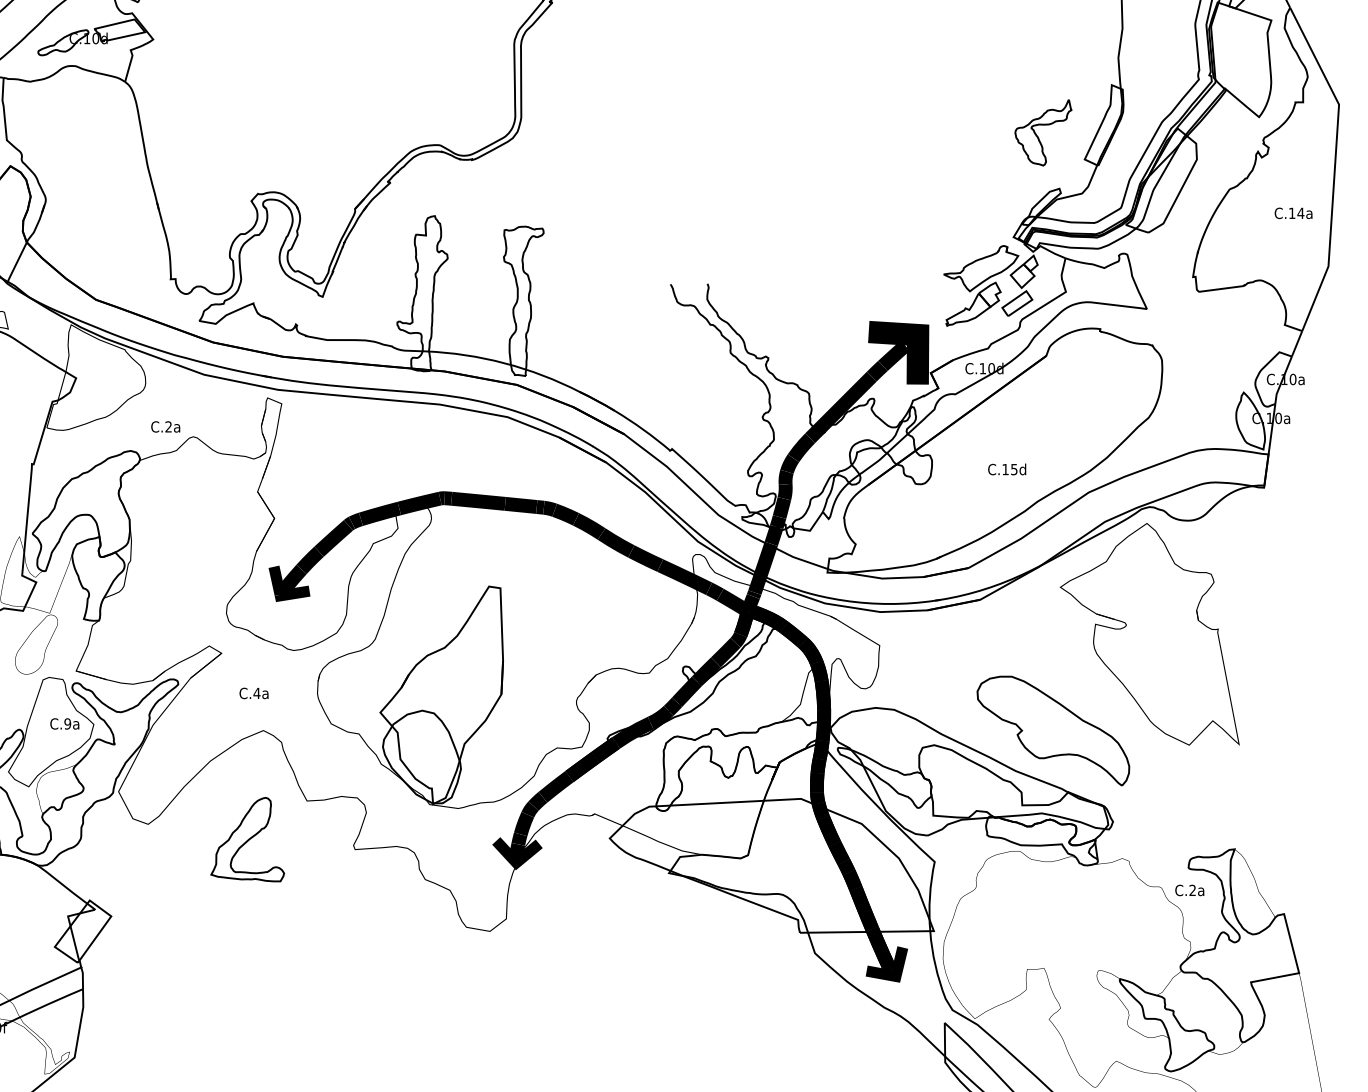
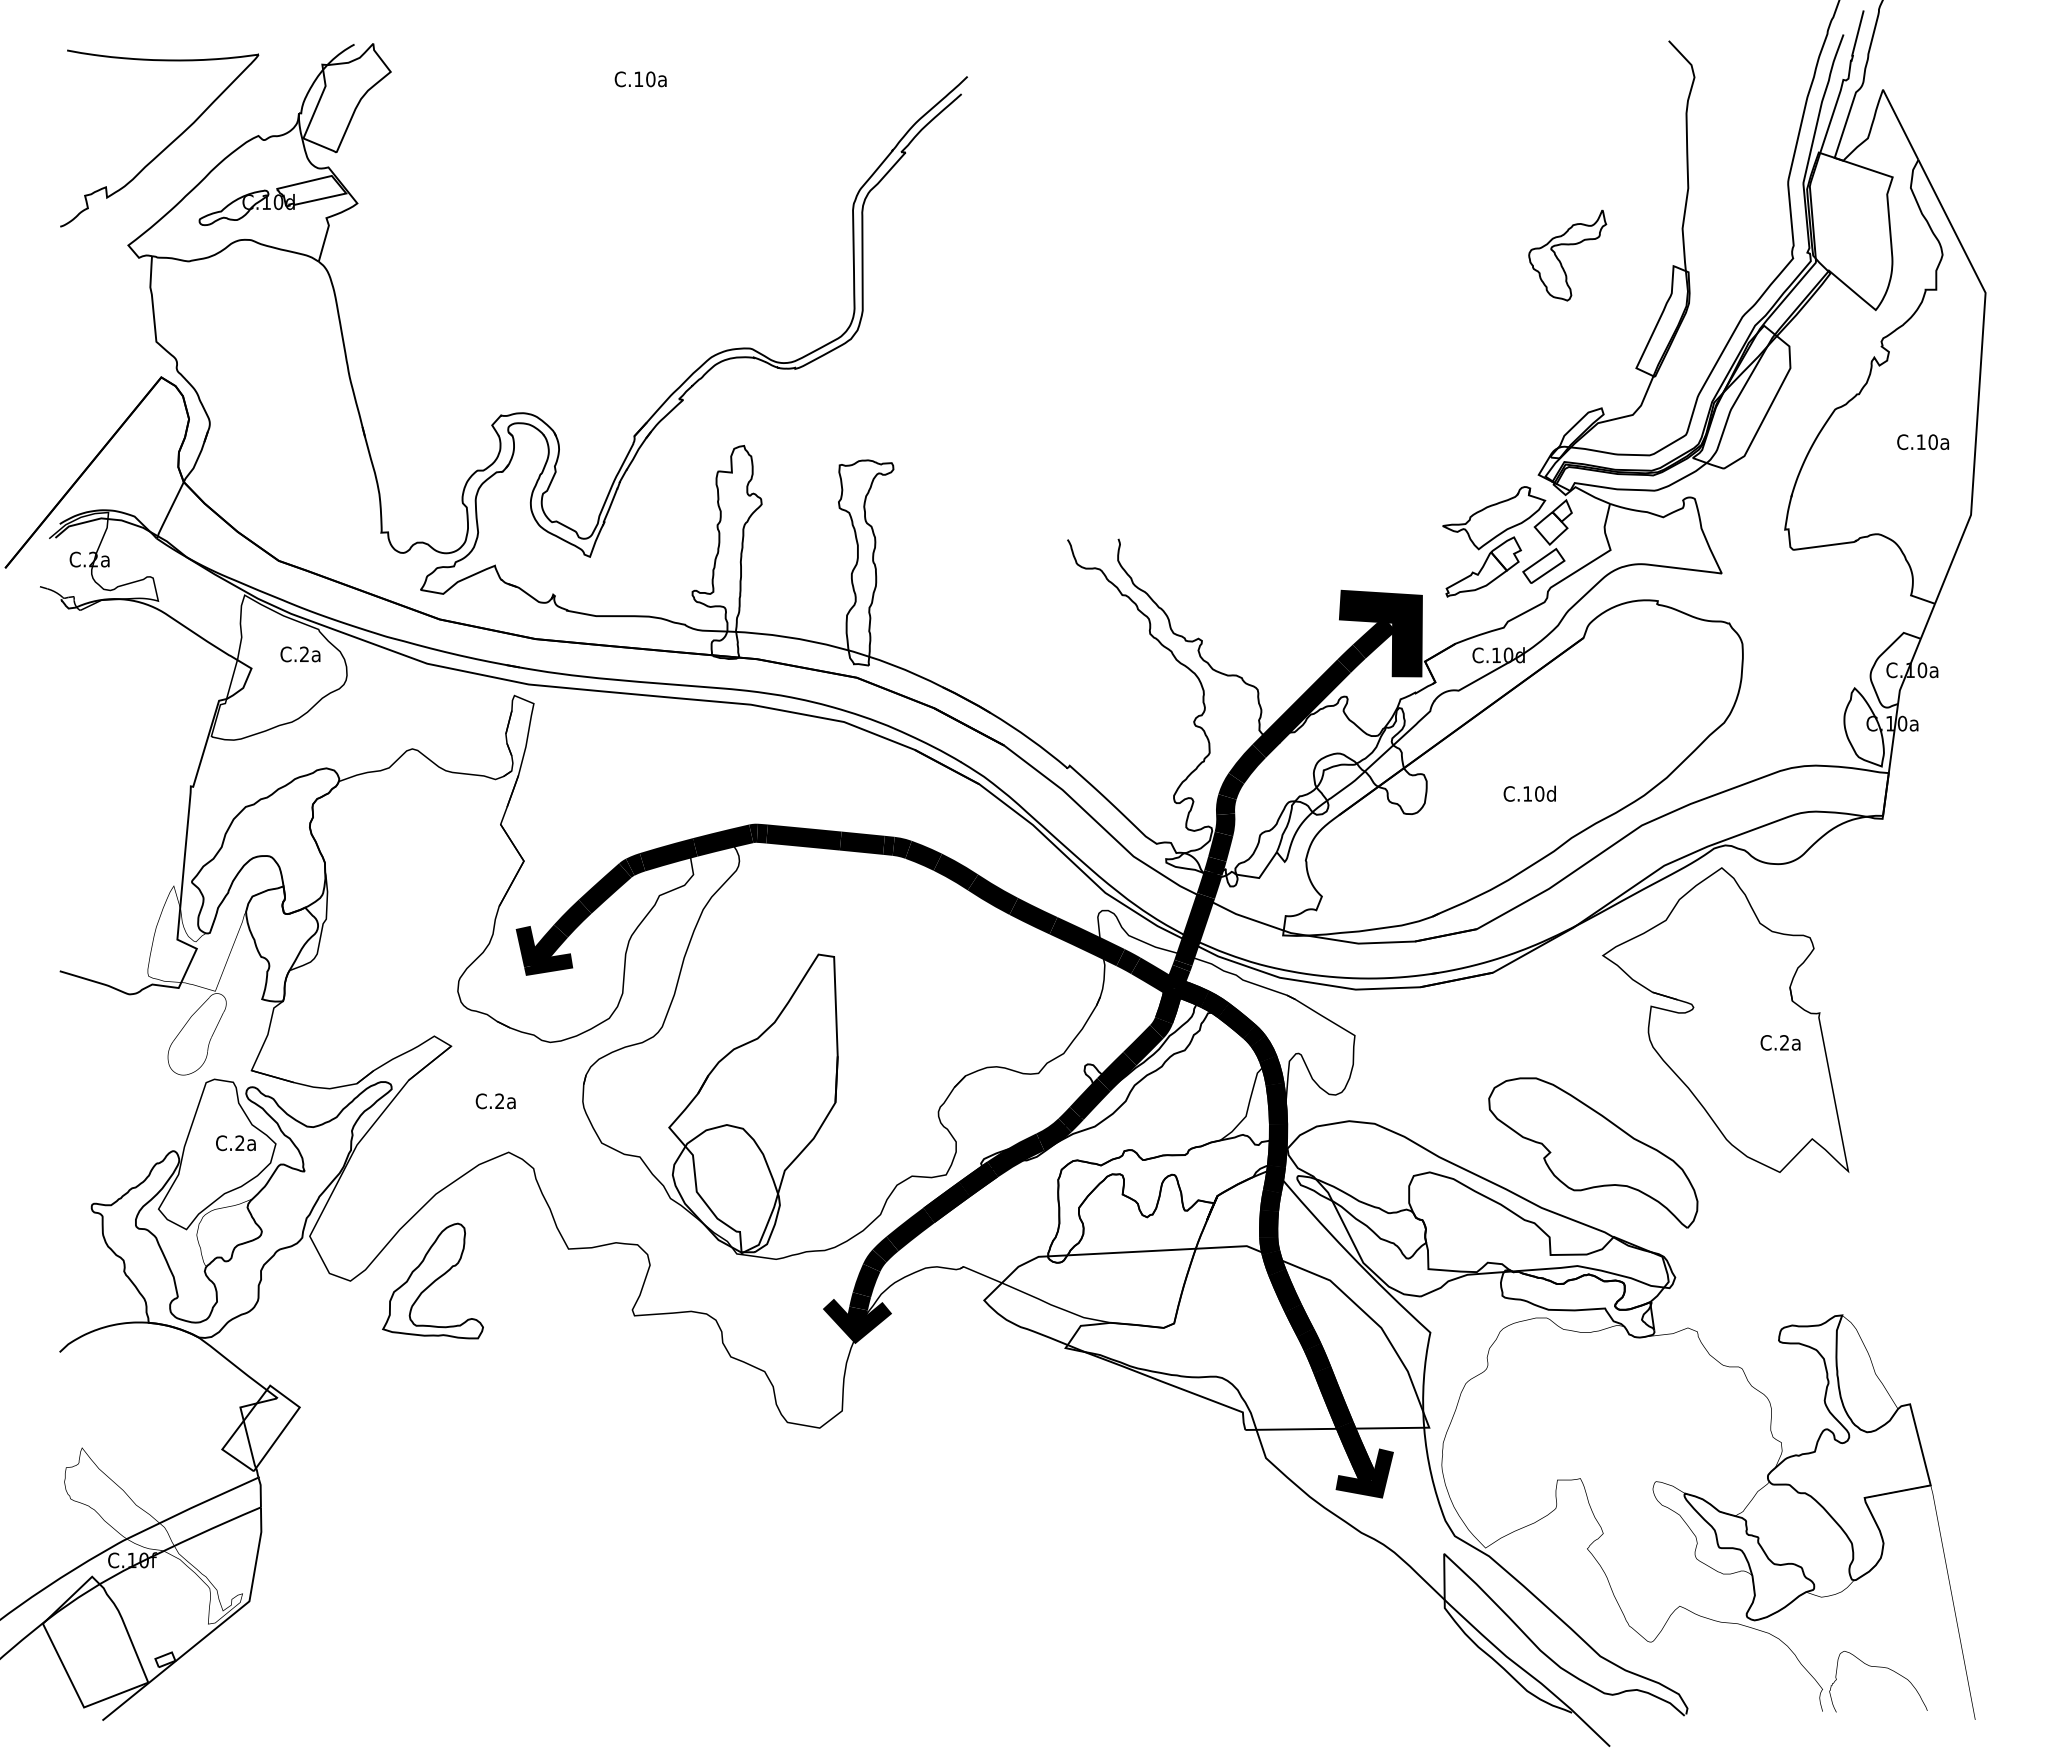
part: (1038, 136) -> (1560, 260), moved
text: (1301, 212) -> (1933, 441), C.14a -> C.10a
text: (165, 427) -> (300, 654), moved
text: (1014, 469) -> (1539, 793), C.15d -> C.10d
text: (256, 692) -> (499, 1100), C.4a -> C.2a
text: (67, 724) -> (239, 1143), C.9a -> C.2a
part: (247, 839) -> (432, 1280), moved
text: (1189, 890) -> (1780, 1042), moved

